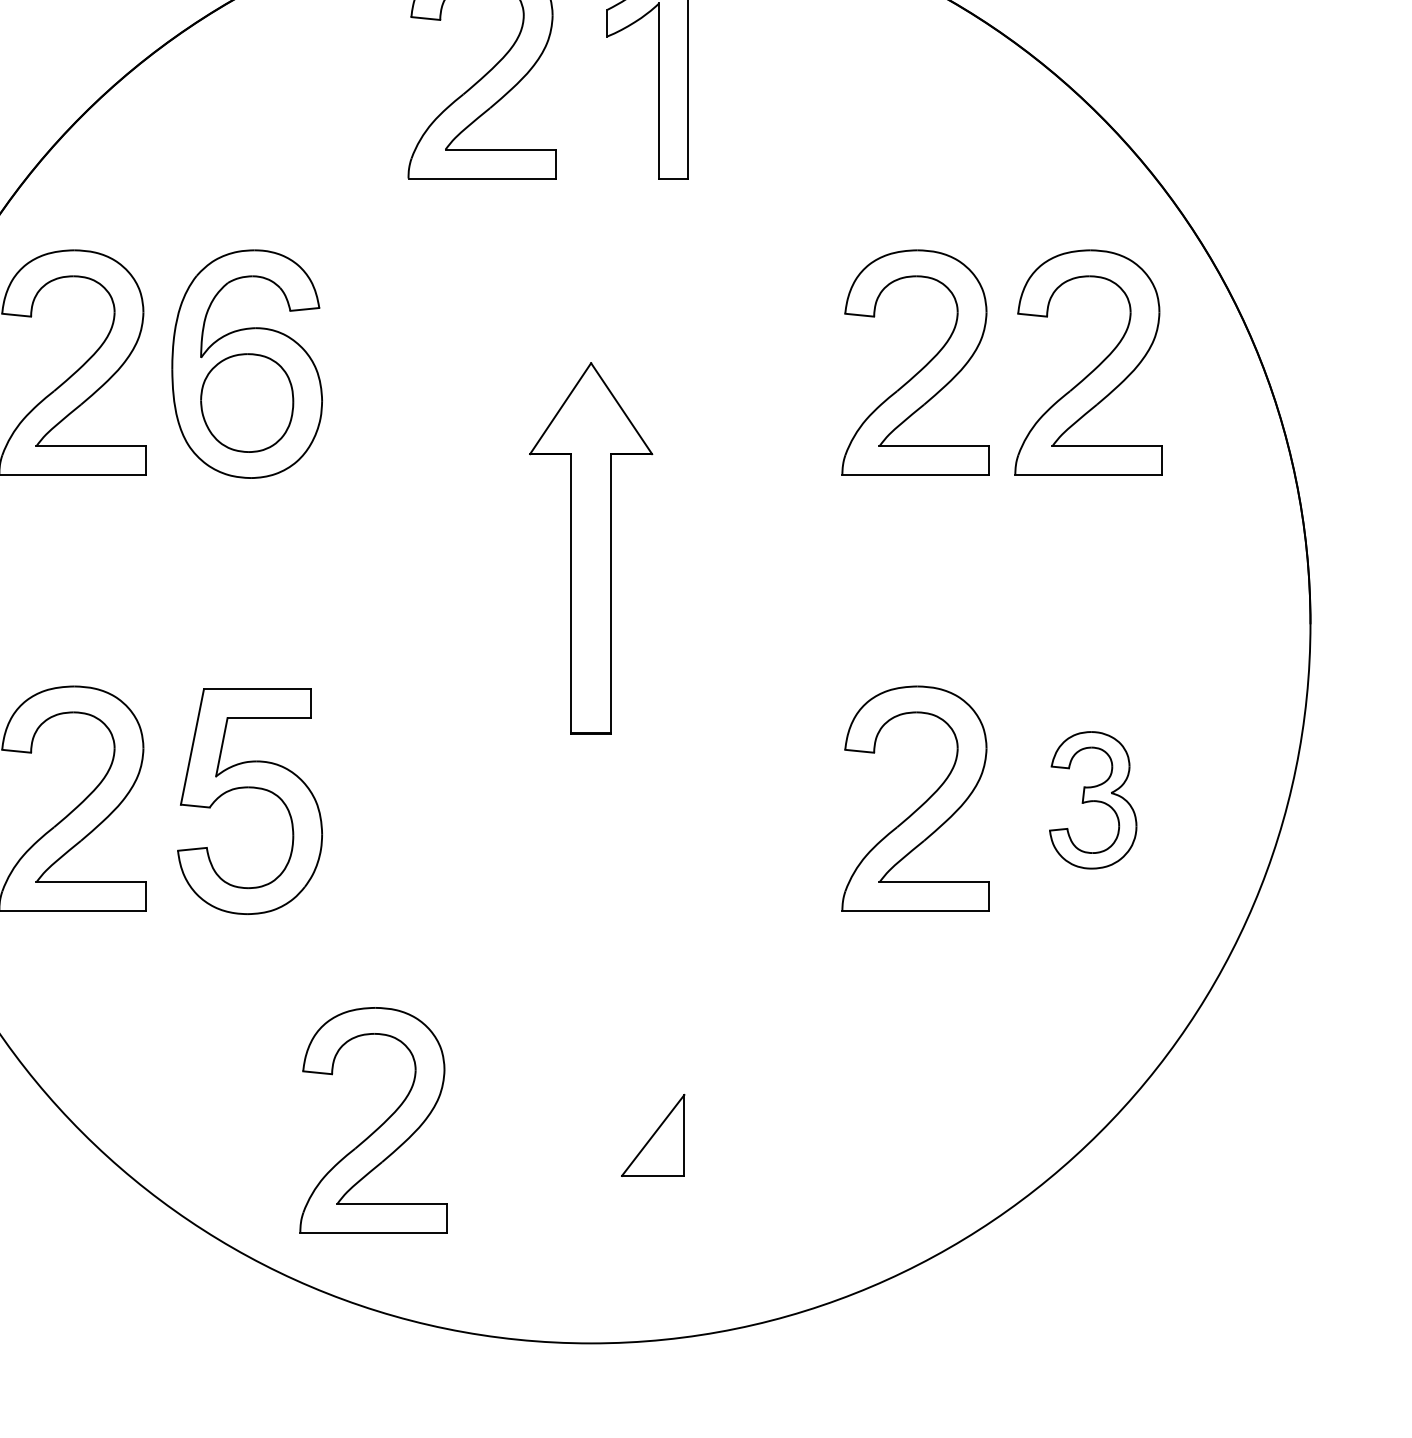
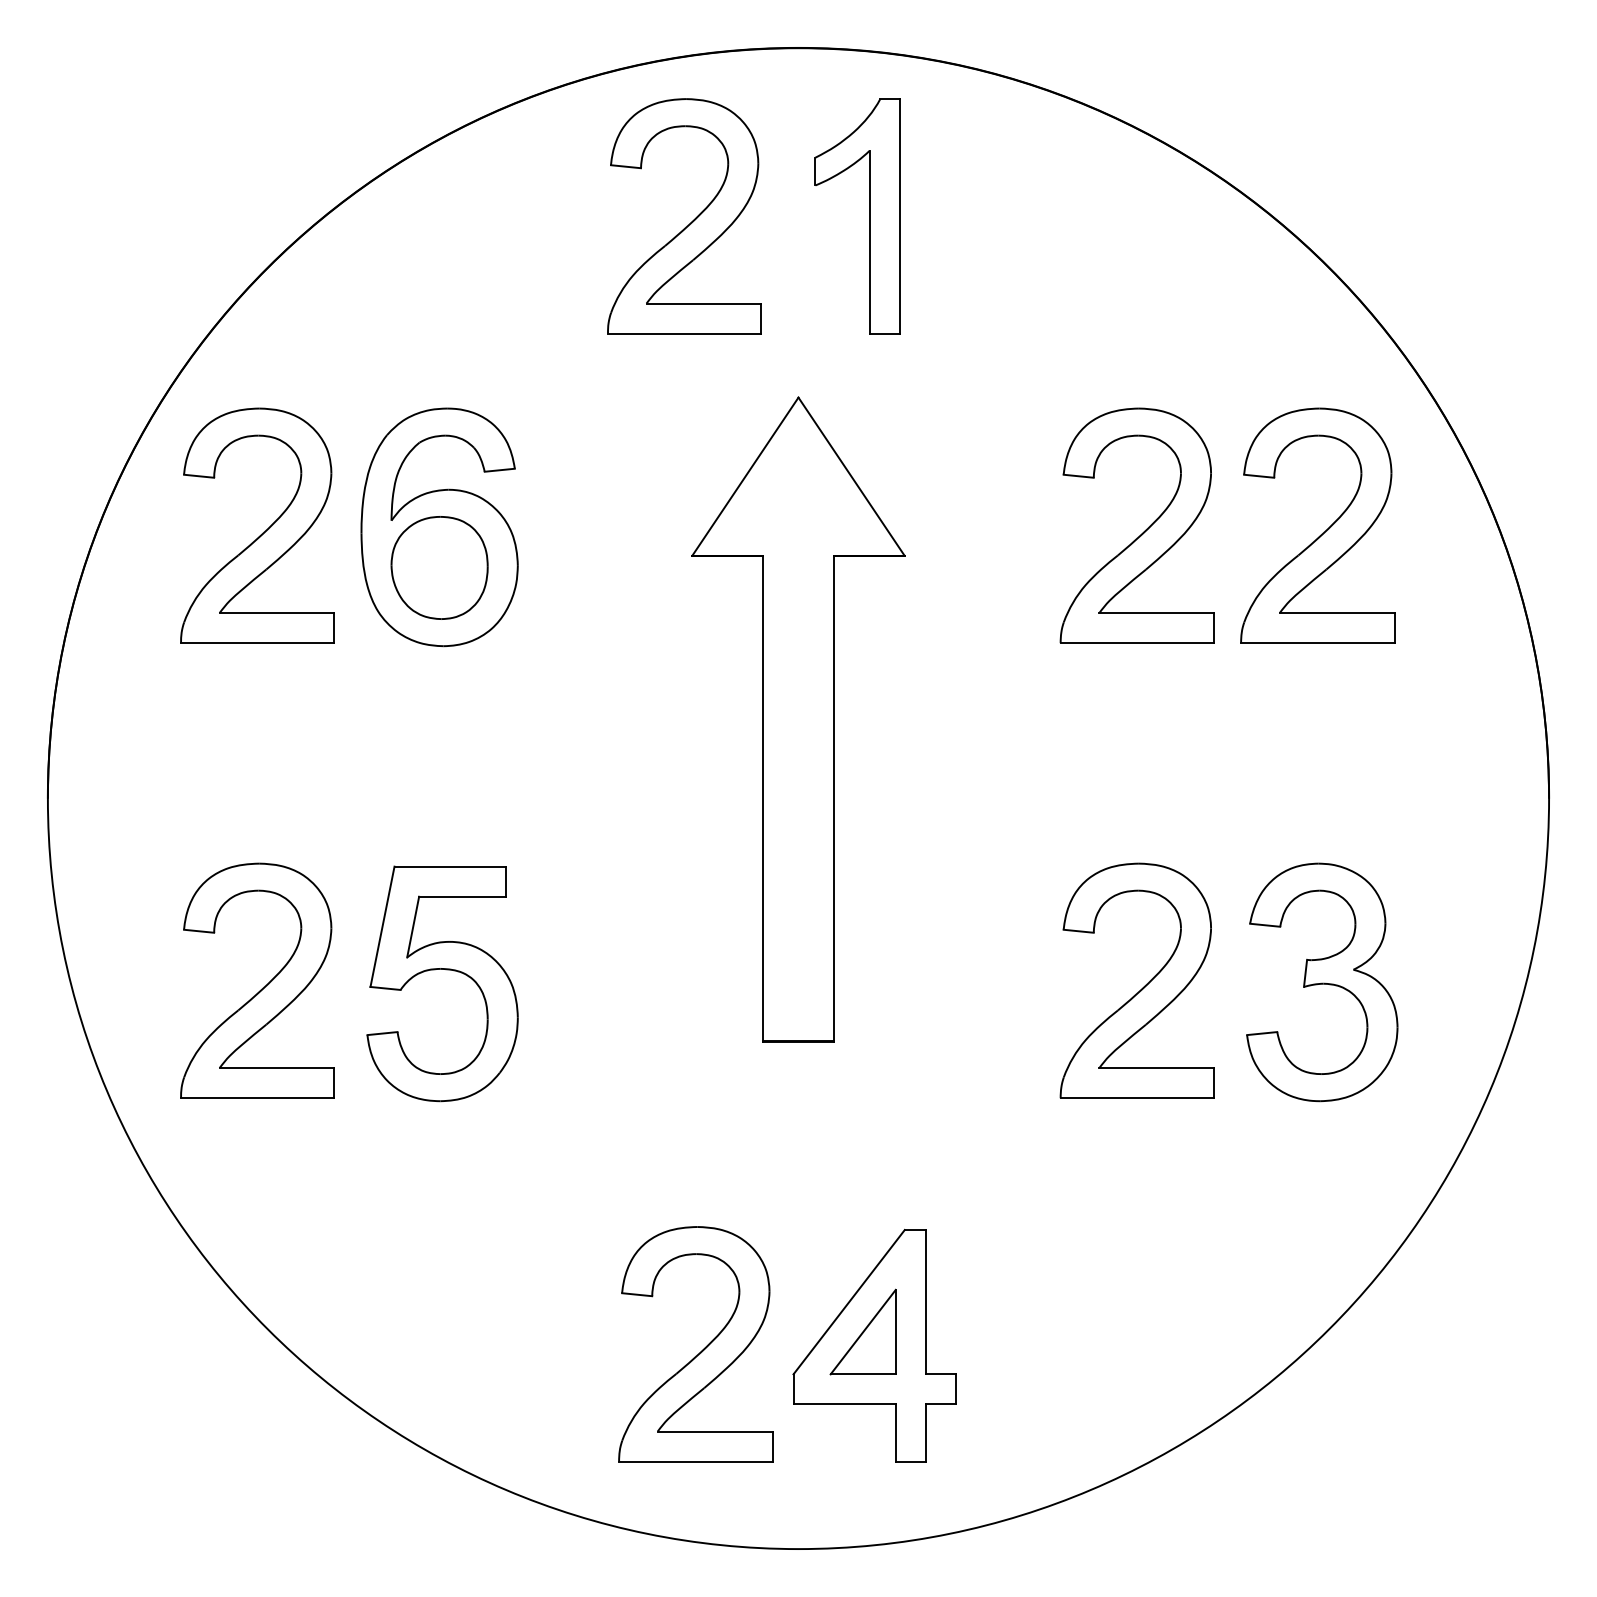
part: (591, 548) -> (798, 719), size x1.67
part: (1093, 800) -> (1322, 982), size x1.67
part: (379, 1126) -> (701, 1350), moved
part: (663, 1148) -> (874, 1345), added

